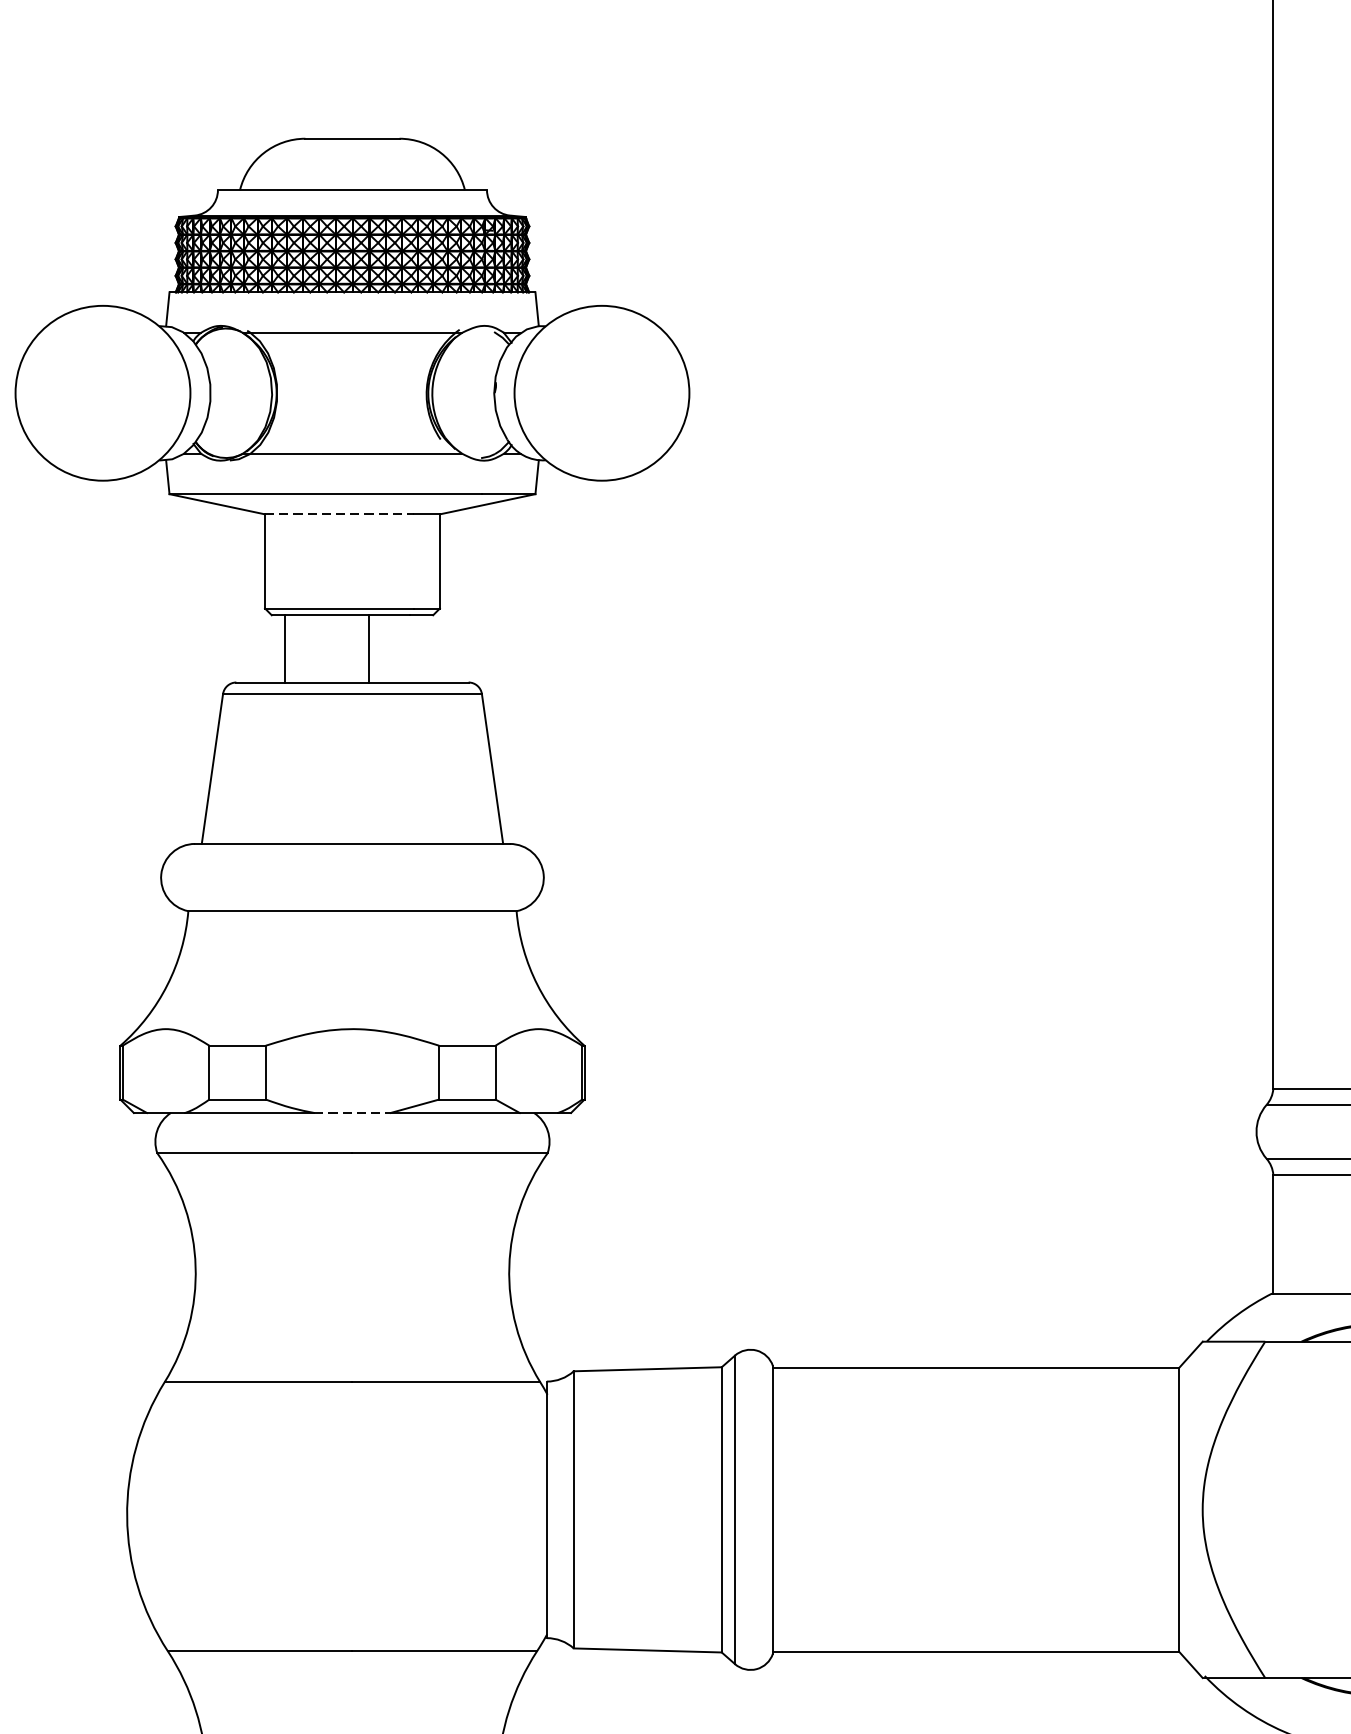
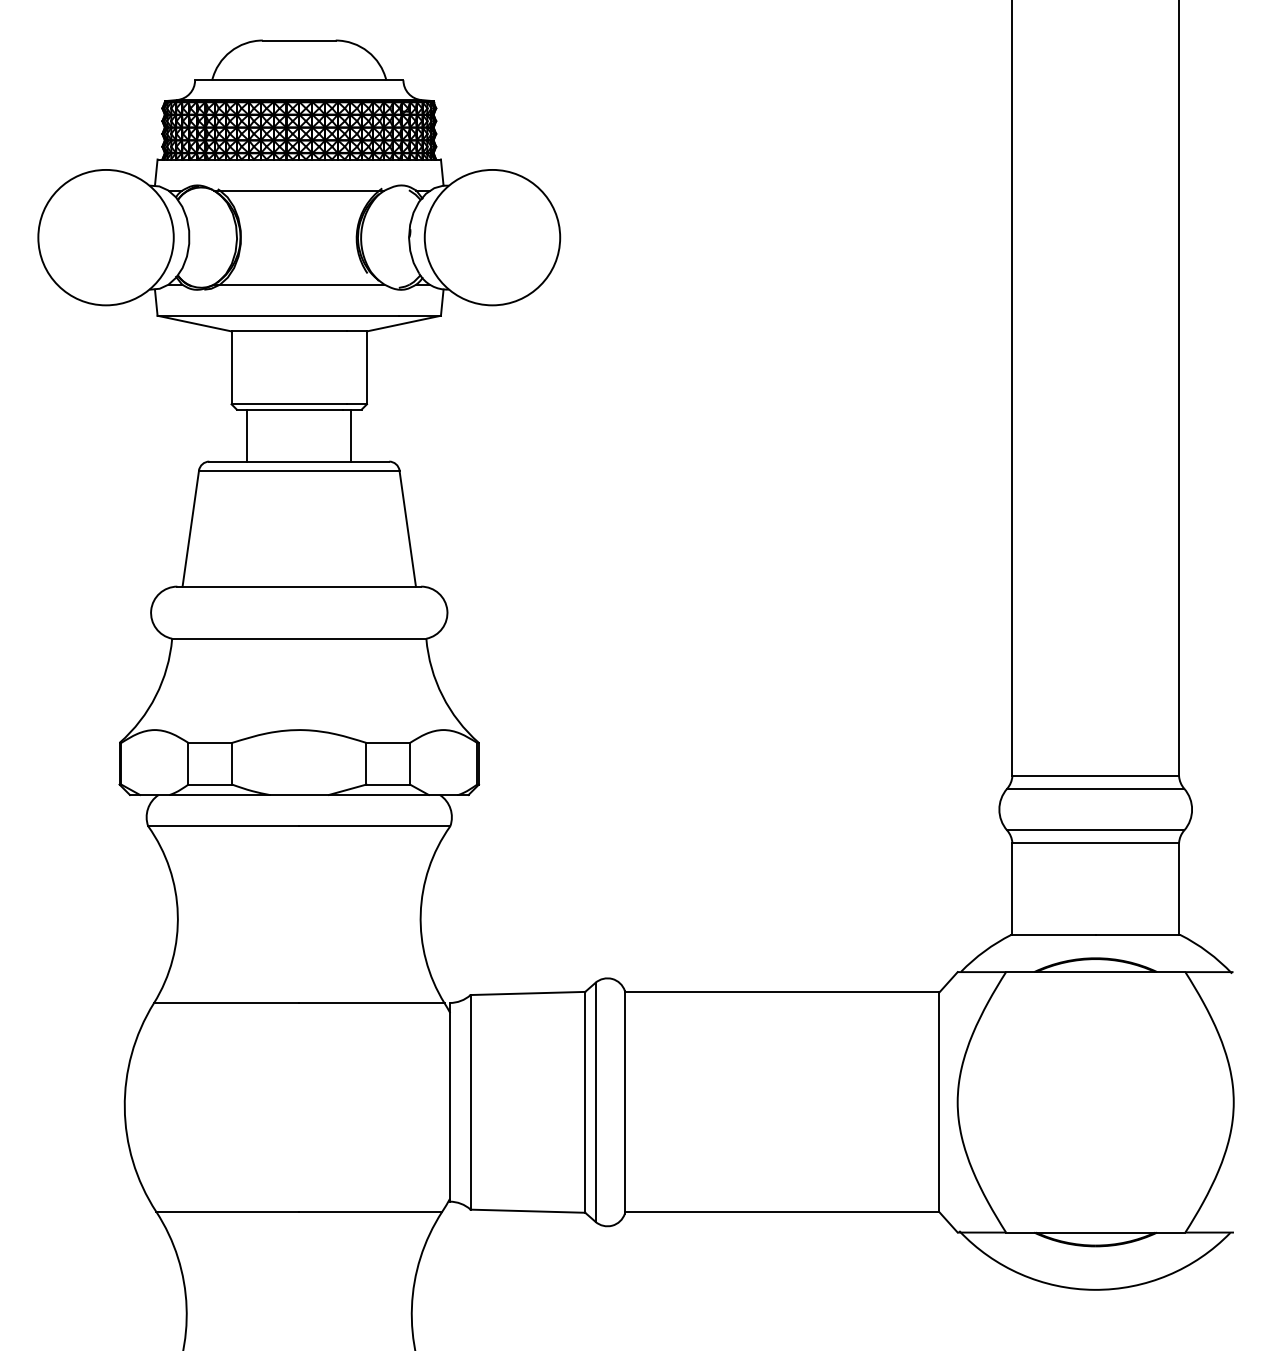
line: (339, 514) -> (289, 331), dashed -> solid
line: (369, 648) -> (351, 435), moved
line: (352, 1113) -> (299, 795), dashed -> solid

